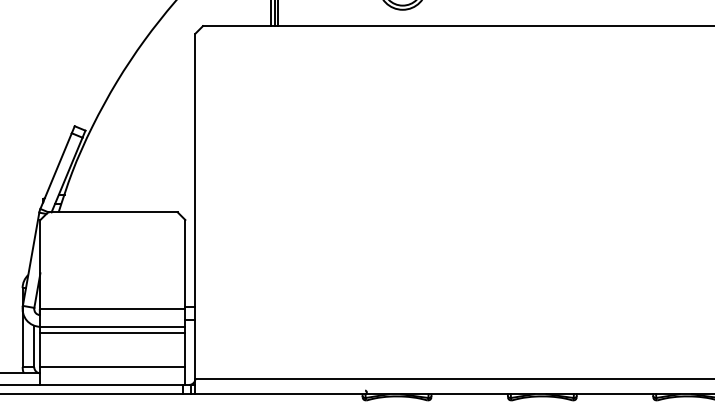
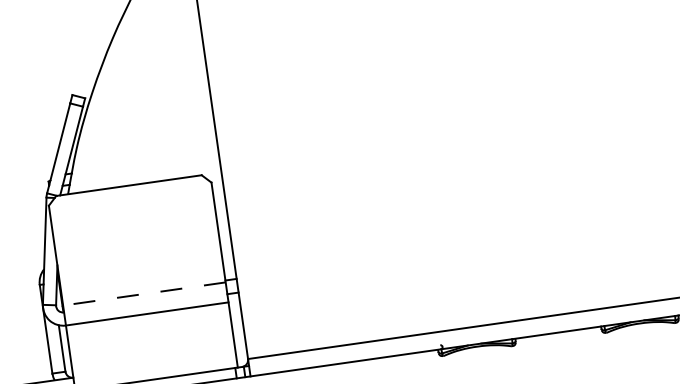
line: (112, 308) -> (143, 293), solid -> dashed
line: (112, 333) -> (147, 321), removed
line: (112, 367) -> (153, 359), removed

